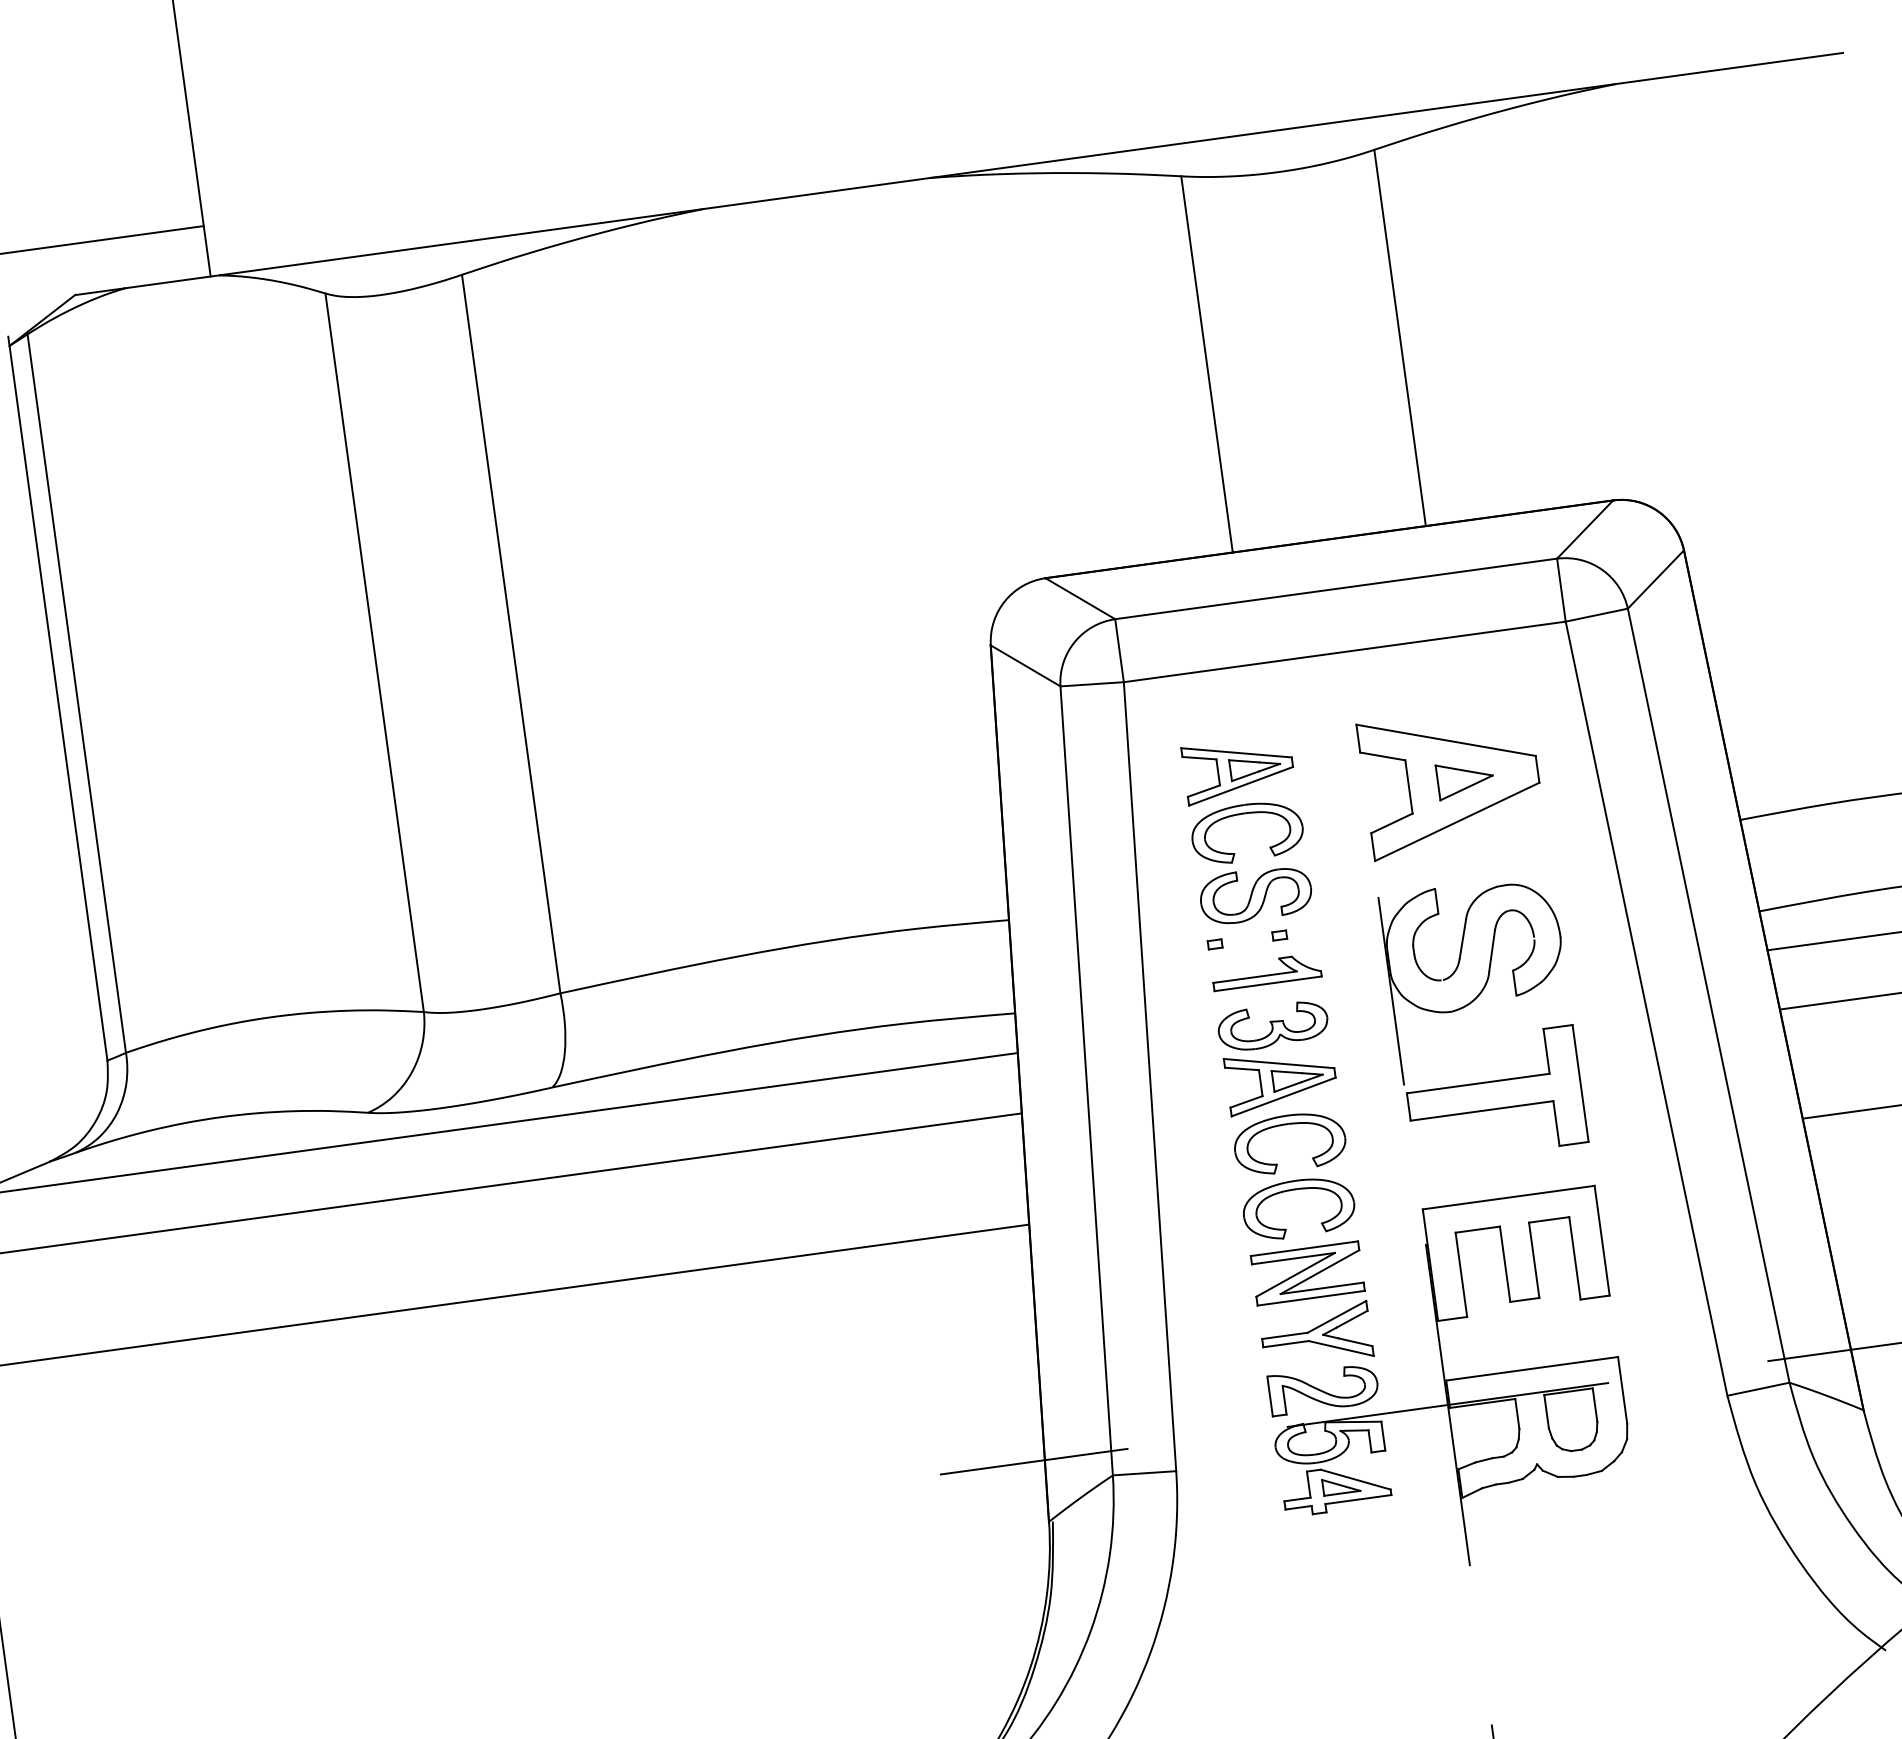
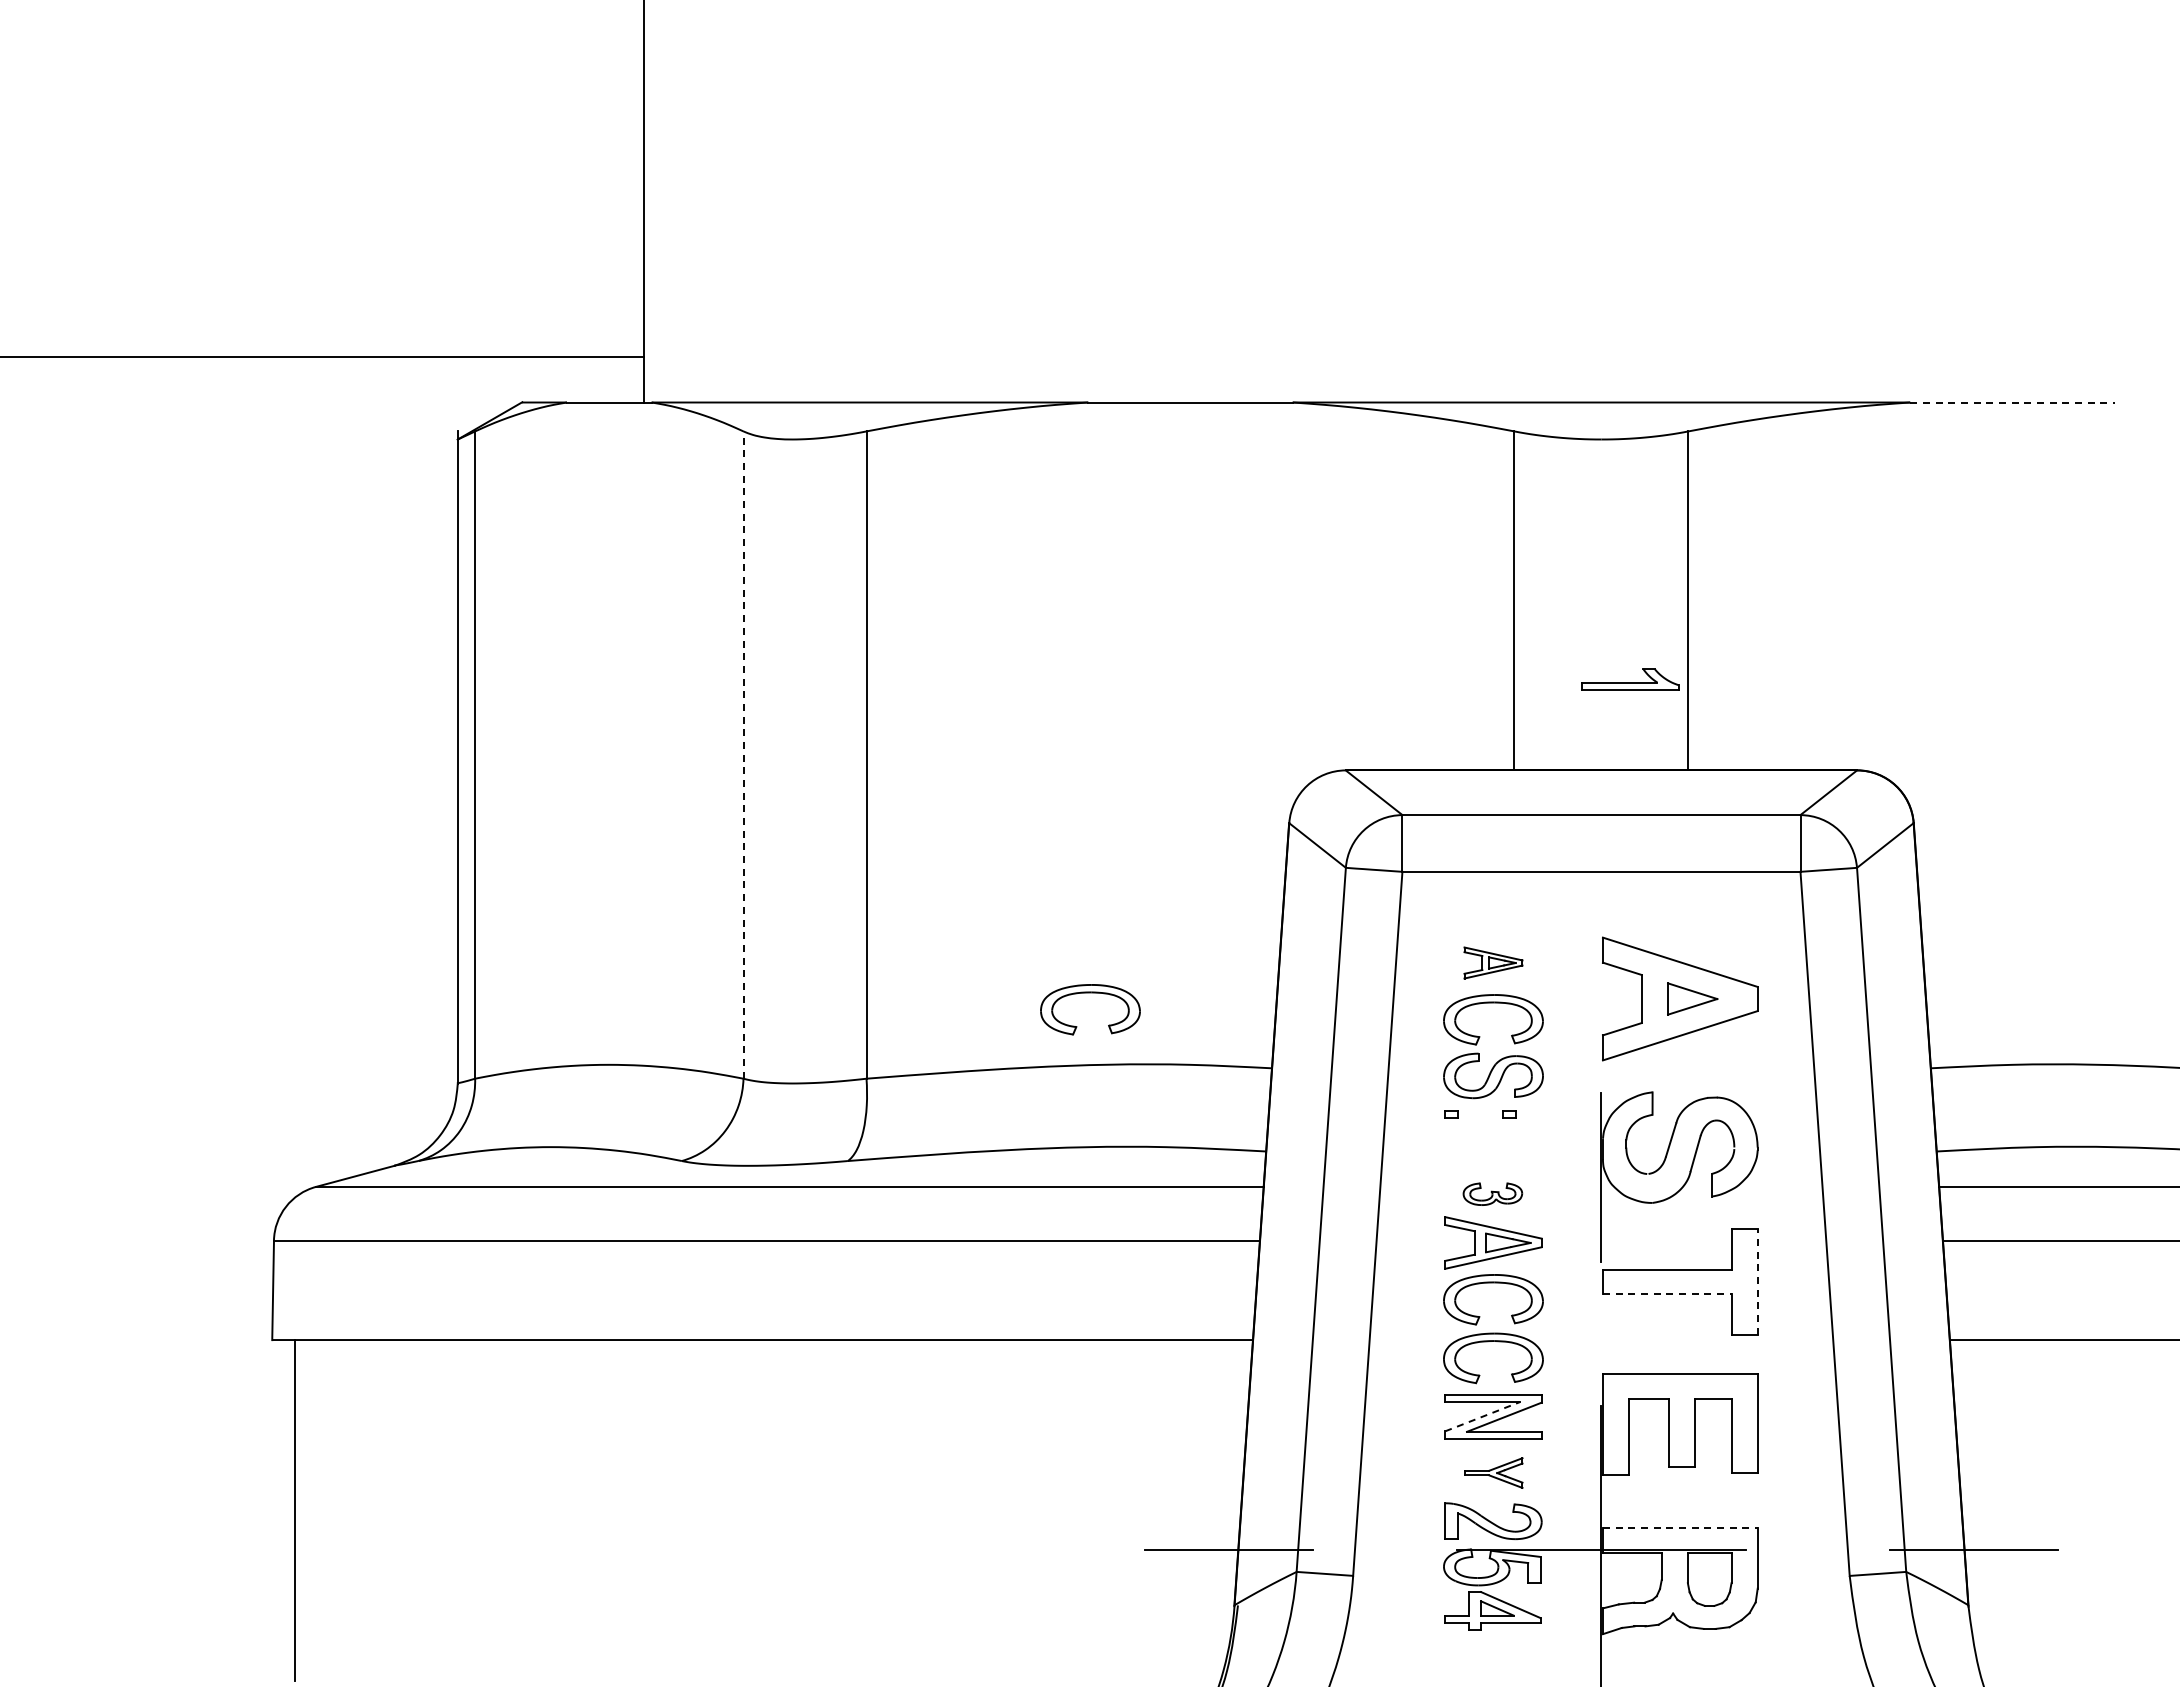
line: (1729, 68) -> (2012, 402), solid -> dashed
line: (374, 653) -> (743, 755), solid -> dashed
part: (1238, 768) -> (1493, 962), size x0.6
part: (796, 864) -> (1090, 993), added
part: (1266, 972) -> (1630, 679), moved
part: (1272, 1026) -> (1492, 1194), size x0.6
line: (1580, 1084) -> (1757, 1282), solid -> dashed
line: (1482, 1111) -> (1667, 1294), solid -> dashed
line: (1296, 1274) -> (1483, 1416), solid -> dashed
part: (1316, 1335) -> (1493, 1472), size x0.6
line: (1532, 1368) -> (1680, 1528), solid -> dashed

